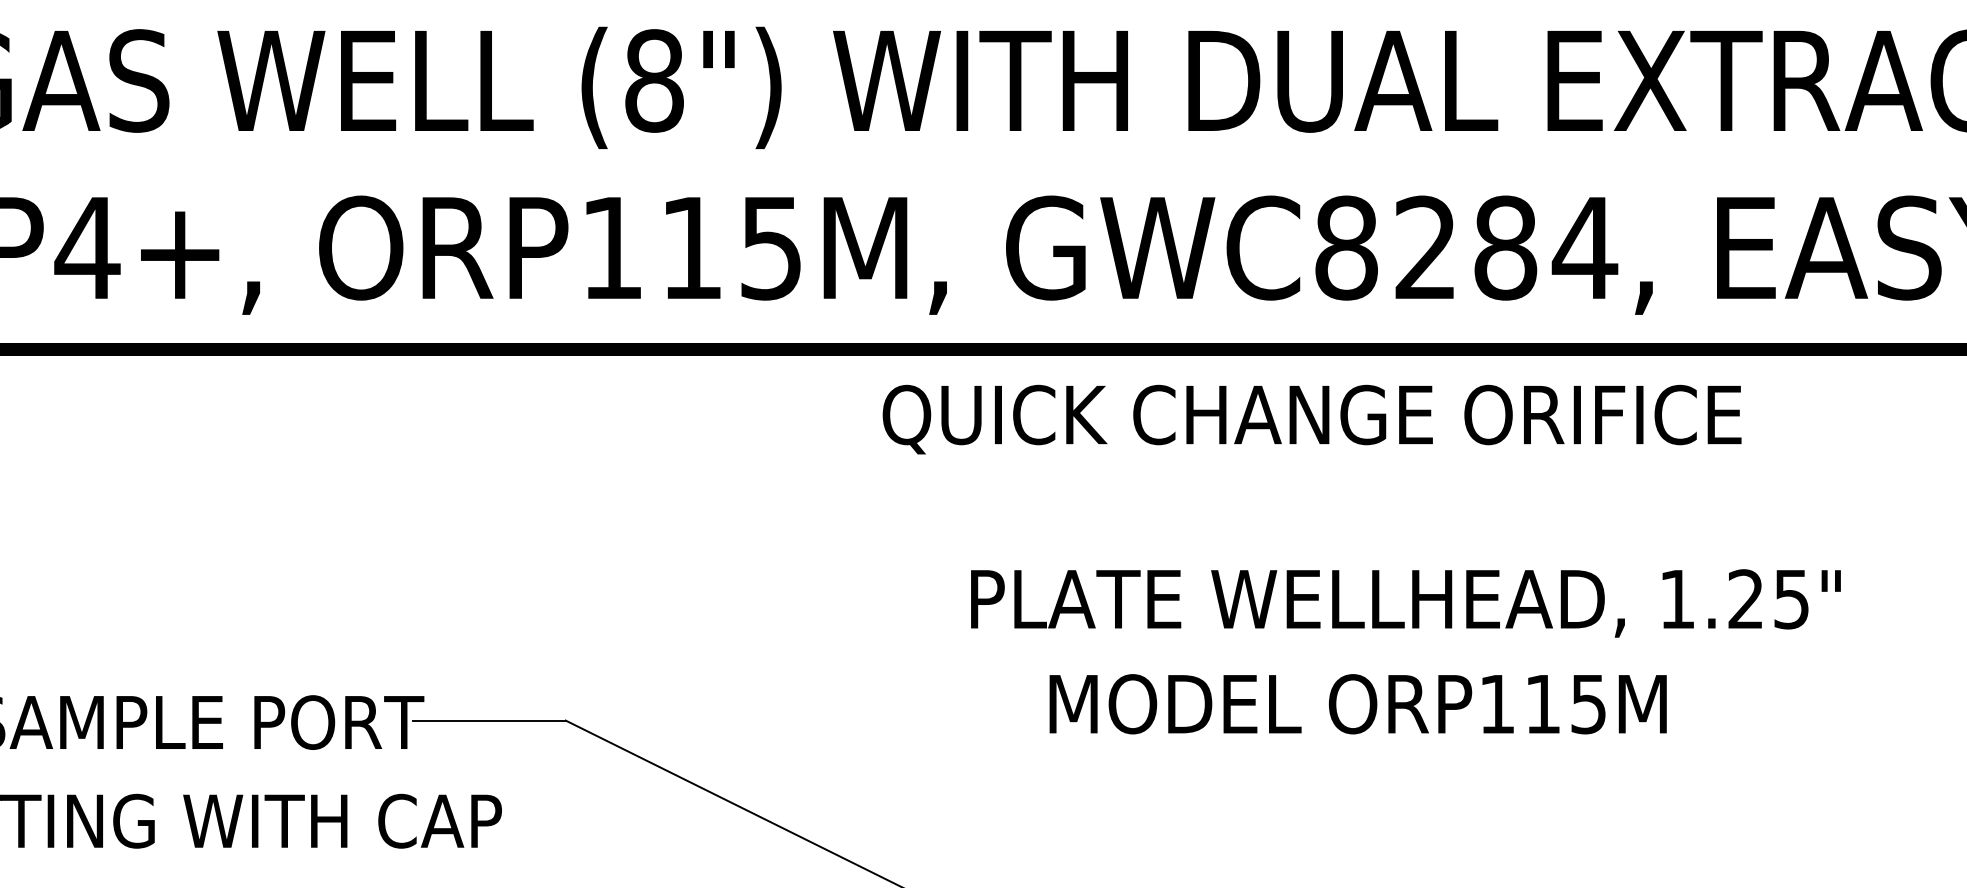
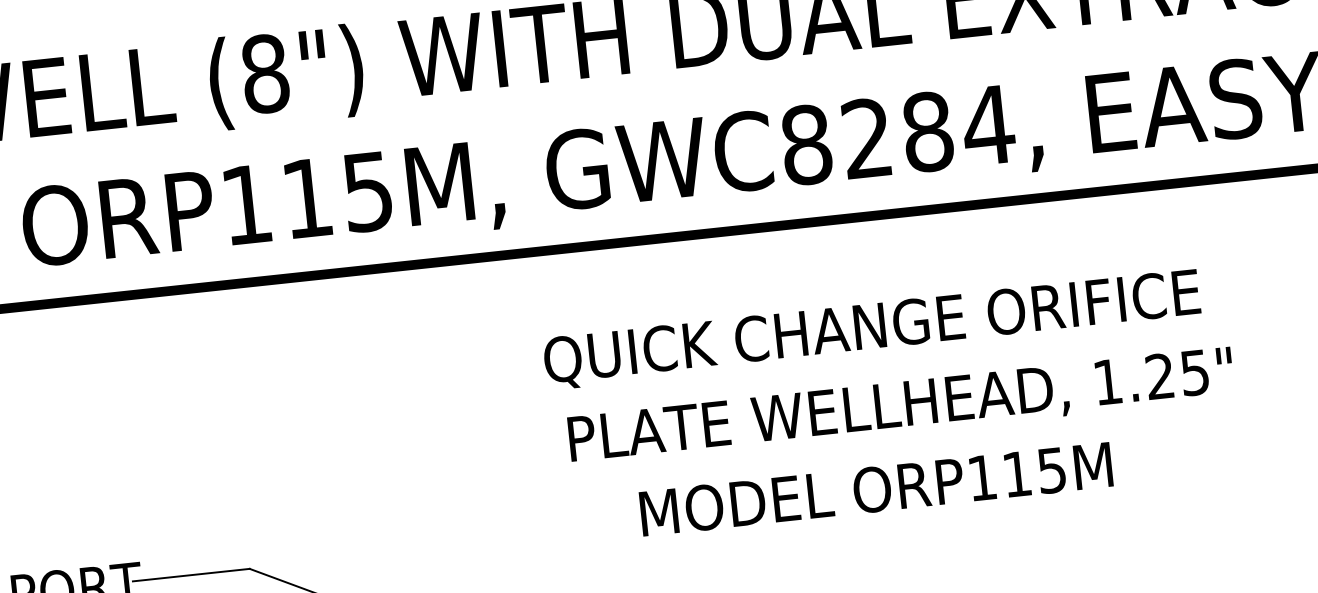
text: (1311, 419) -> (871, 329), moved
text: (1405, 603) -> (900, 407), moved
text: (1357, 704) -> (875, 489), moved

